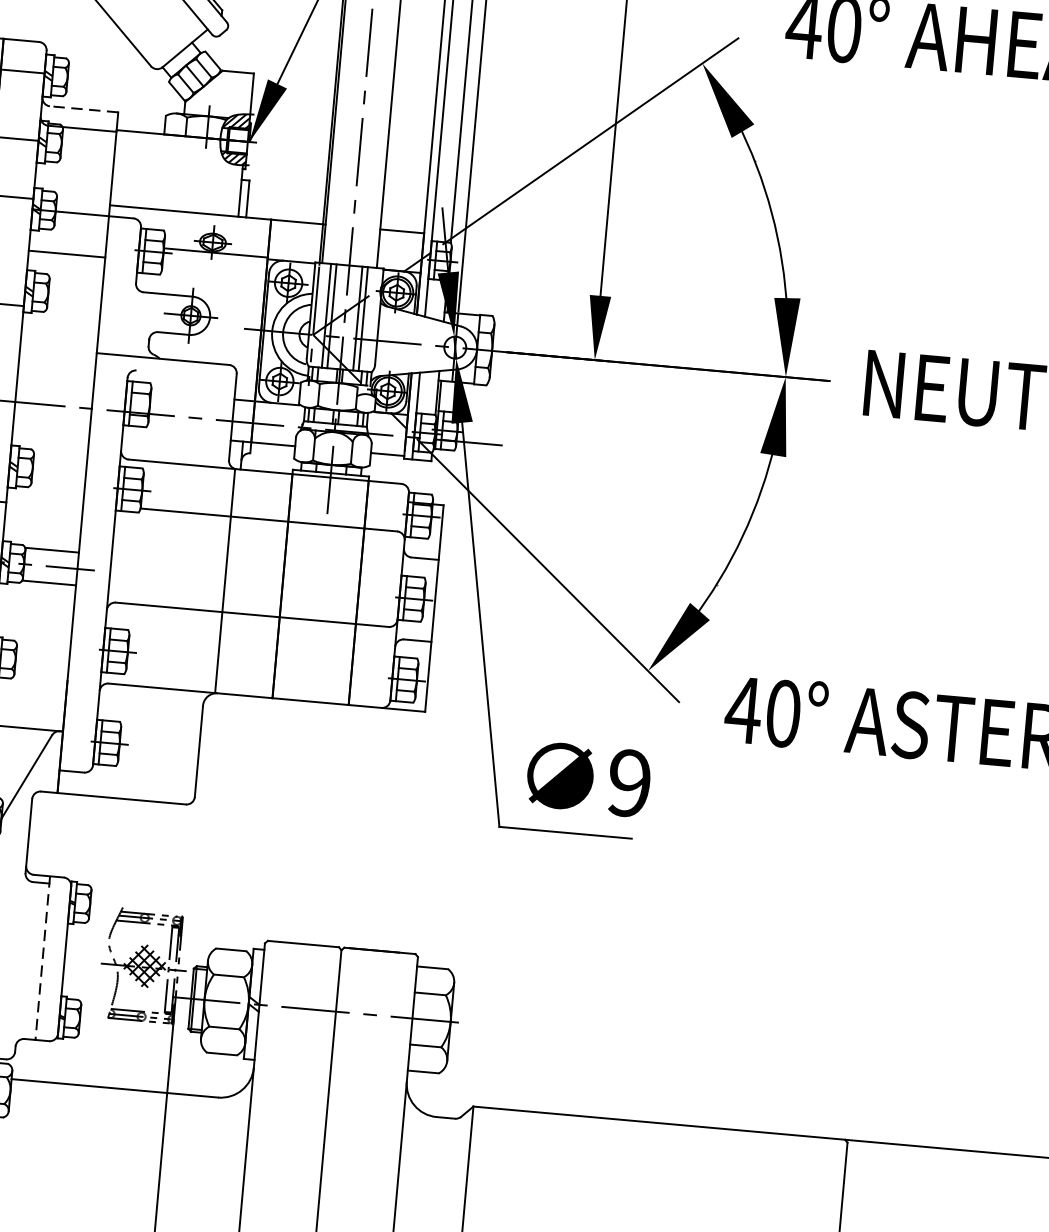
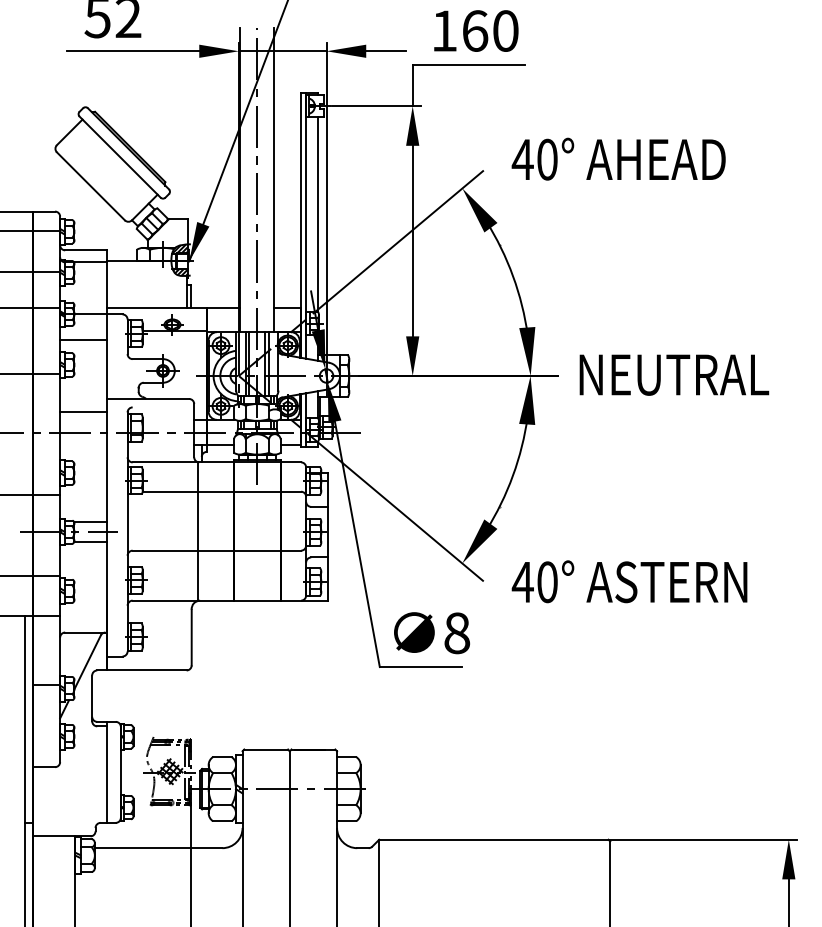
line: (82, 109) -> (85, 250), dashed -> solid
line: (56, 371) -> (83, 412), added
text: (630, 783) -> (457, 633), 9 -> 8
line: (42, 958) -> (107, 772), dashed -> solid

